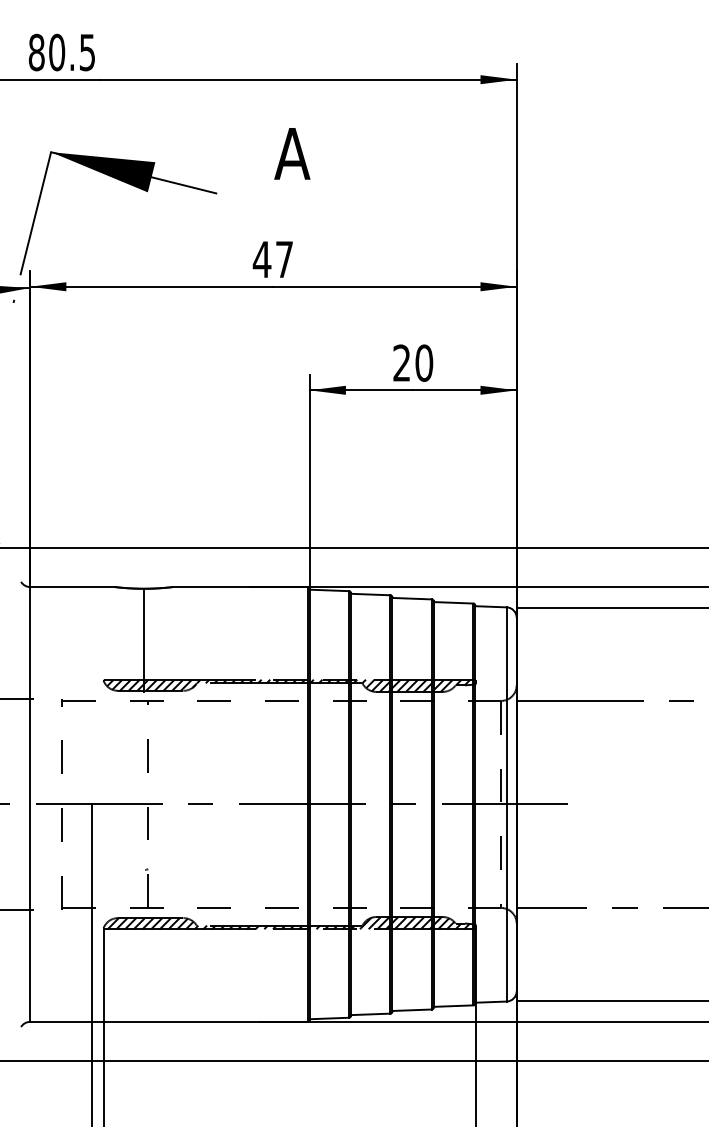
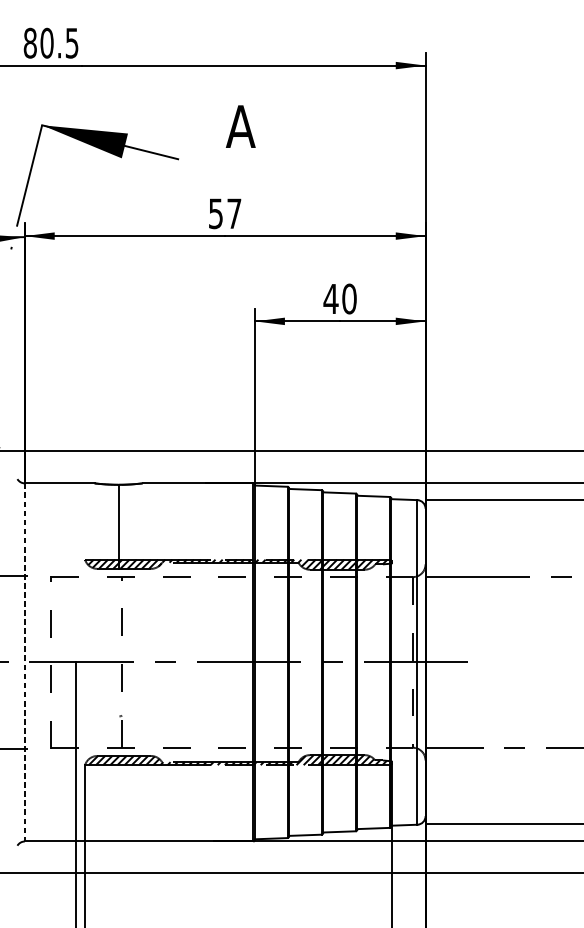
text: (261, 259) -> (215, 213), 47 -> 57
text: (401, 362) -> (330, 298), 20 -> 40
line: (30, 804) -> (25, 662), solid -> dashed

